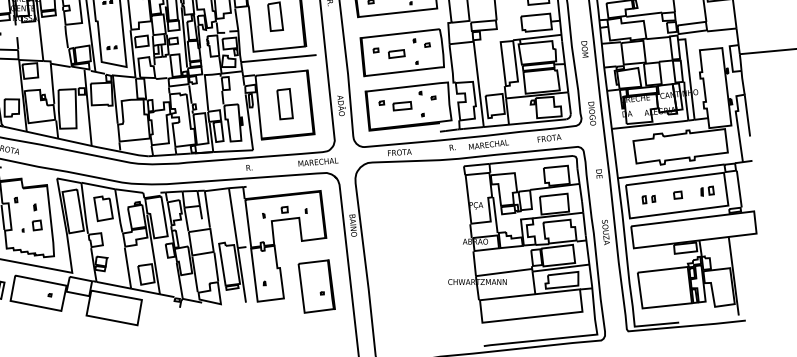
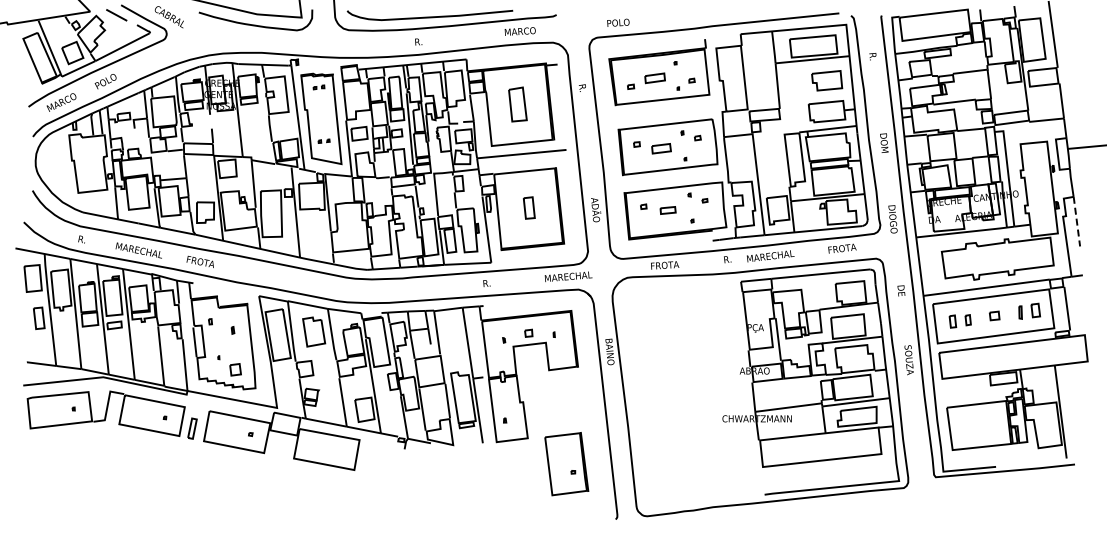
part: (285, 103) -> (529, 207), size x0.6
part: (401, 106) -> (667, 210), size x0.7
line: (747, 114) -> (1076, 220), solid -> dashed
part: (707, 190) -> (1029, 310), size x1.4
part: (648, 199) -> (959, 320), size x1.4
part: (37, 225) -> (235, 369), moved
part: (316, 286) -> (566, 464), moved

